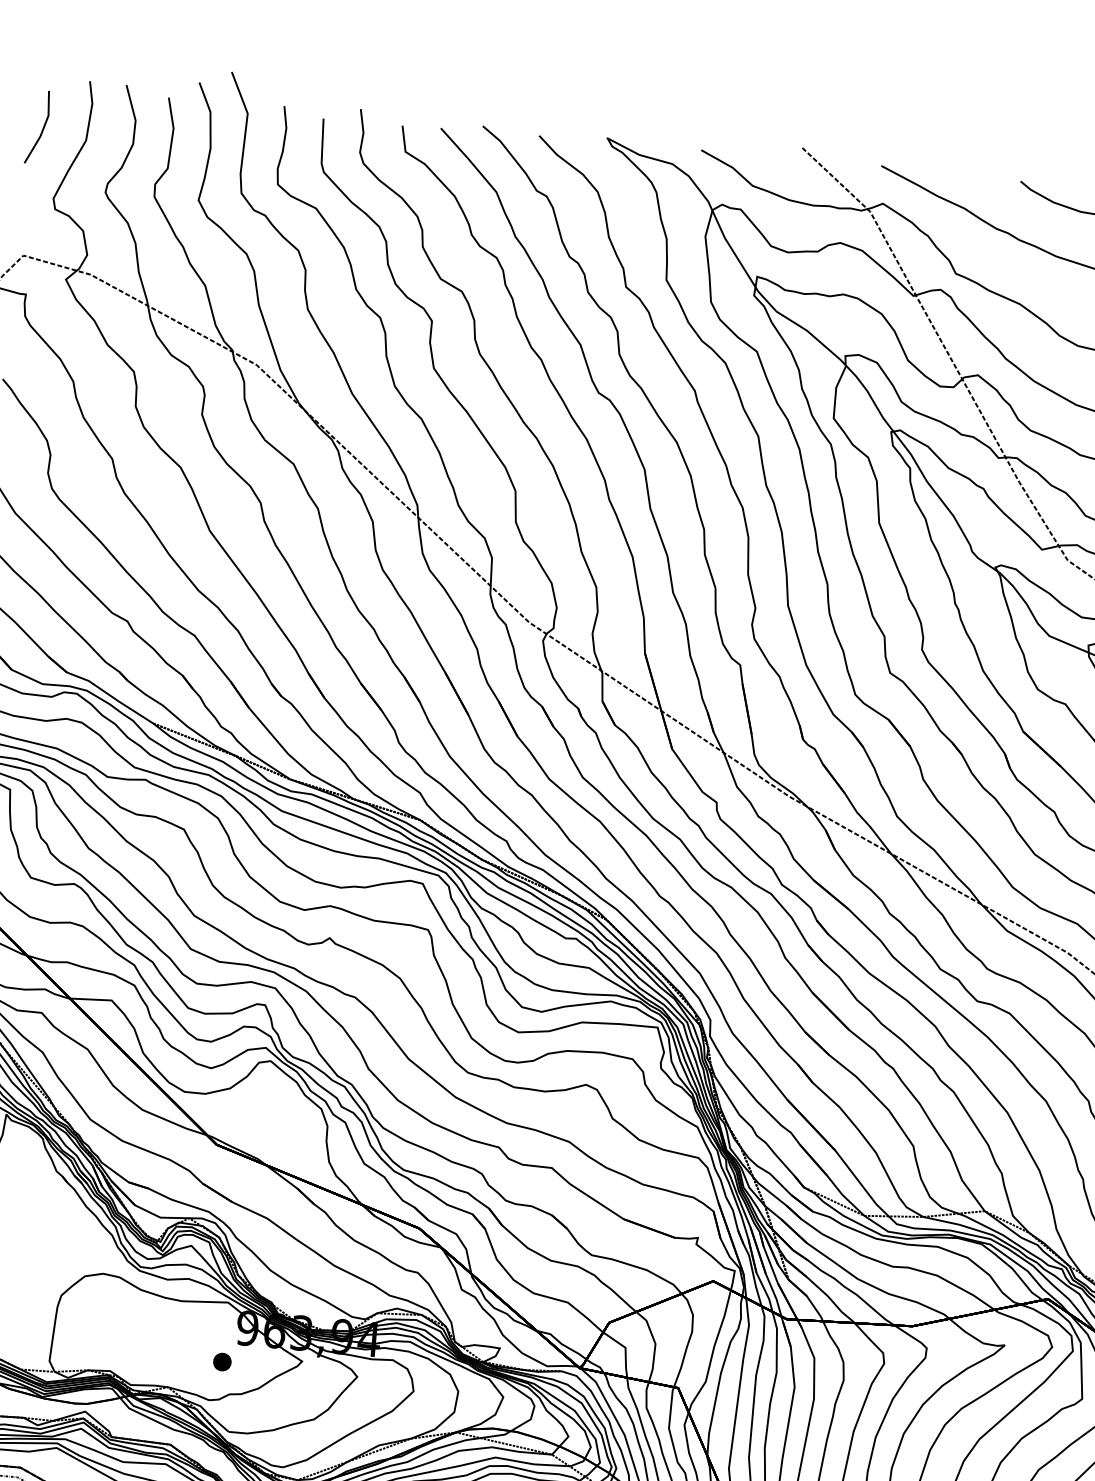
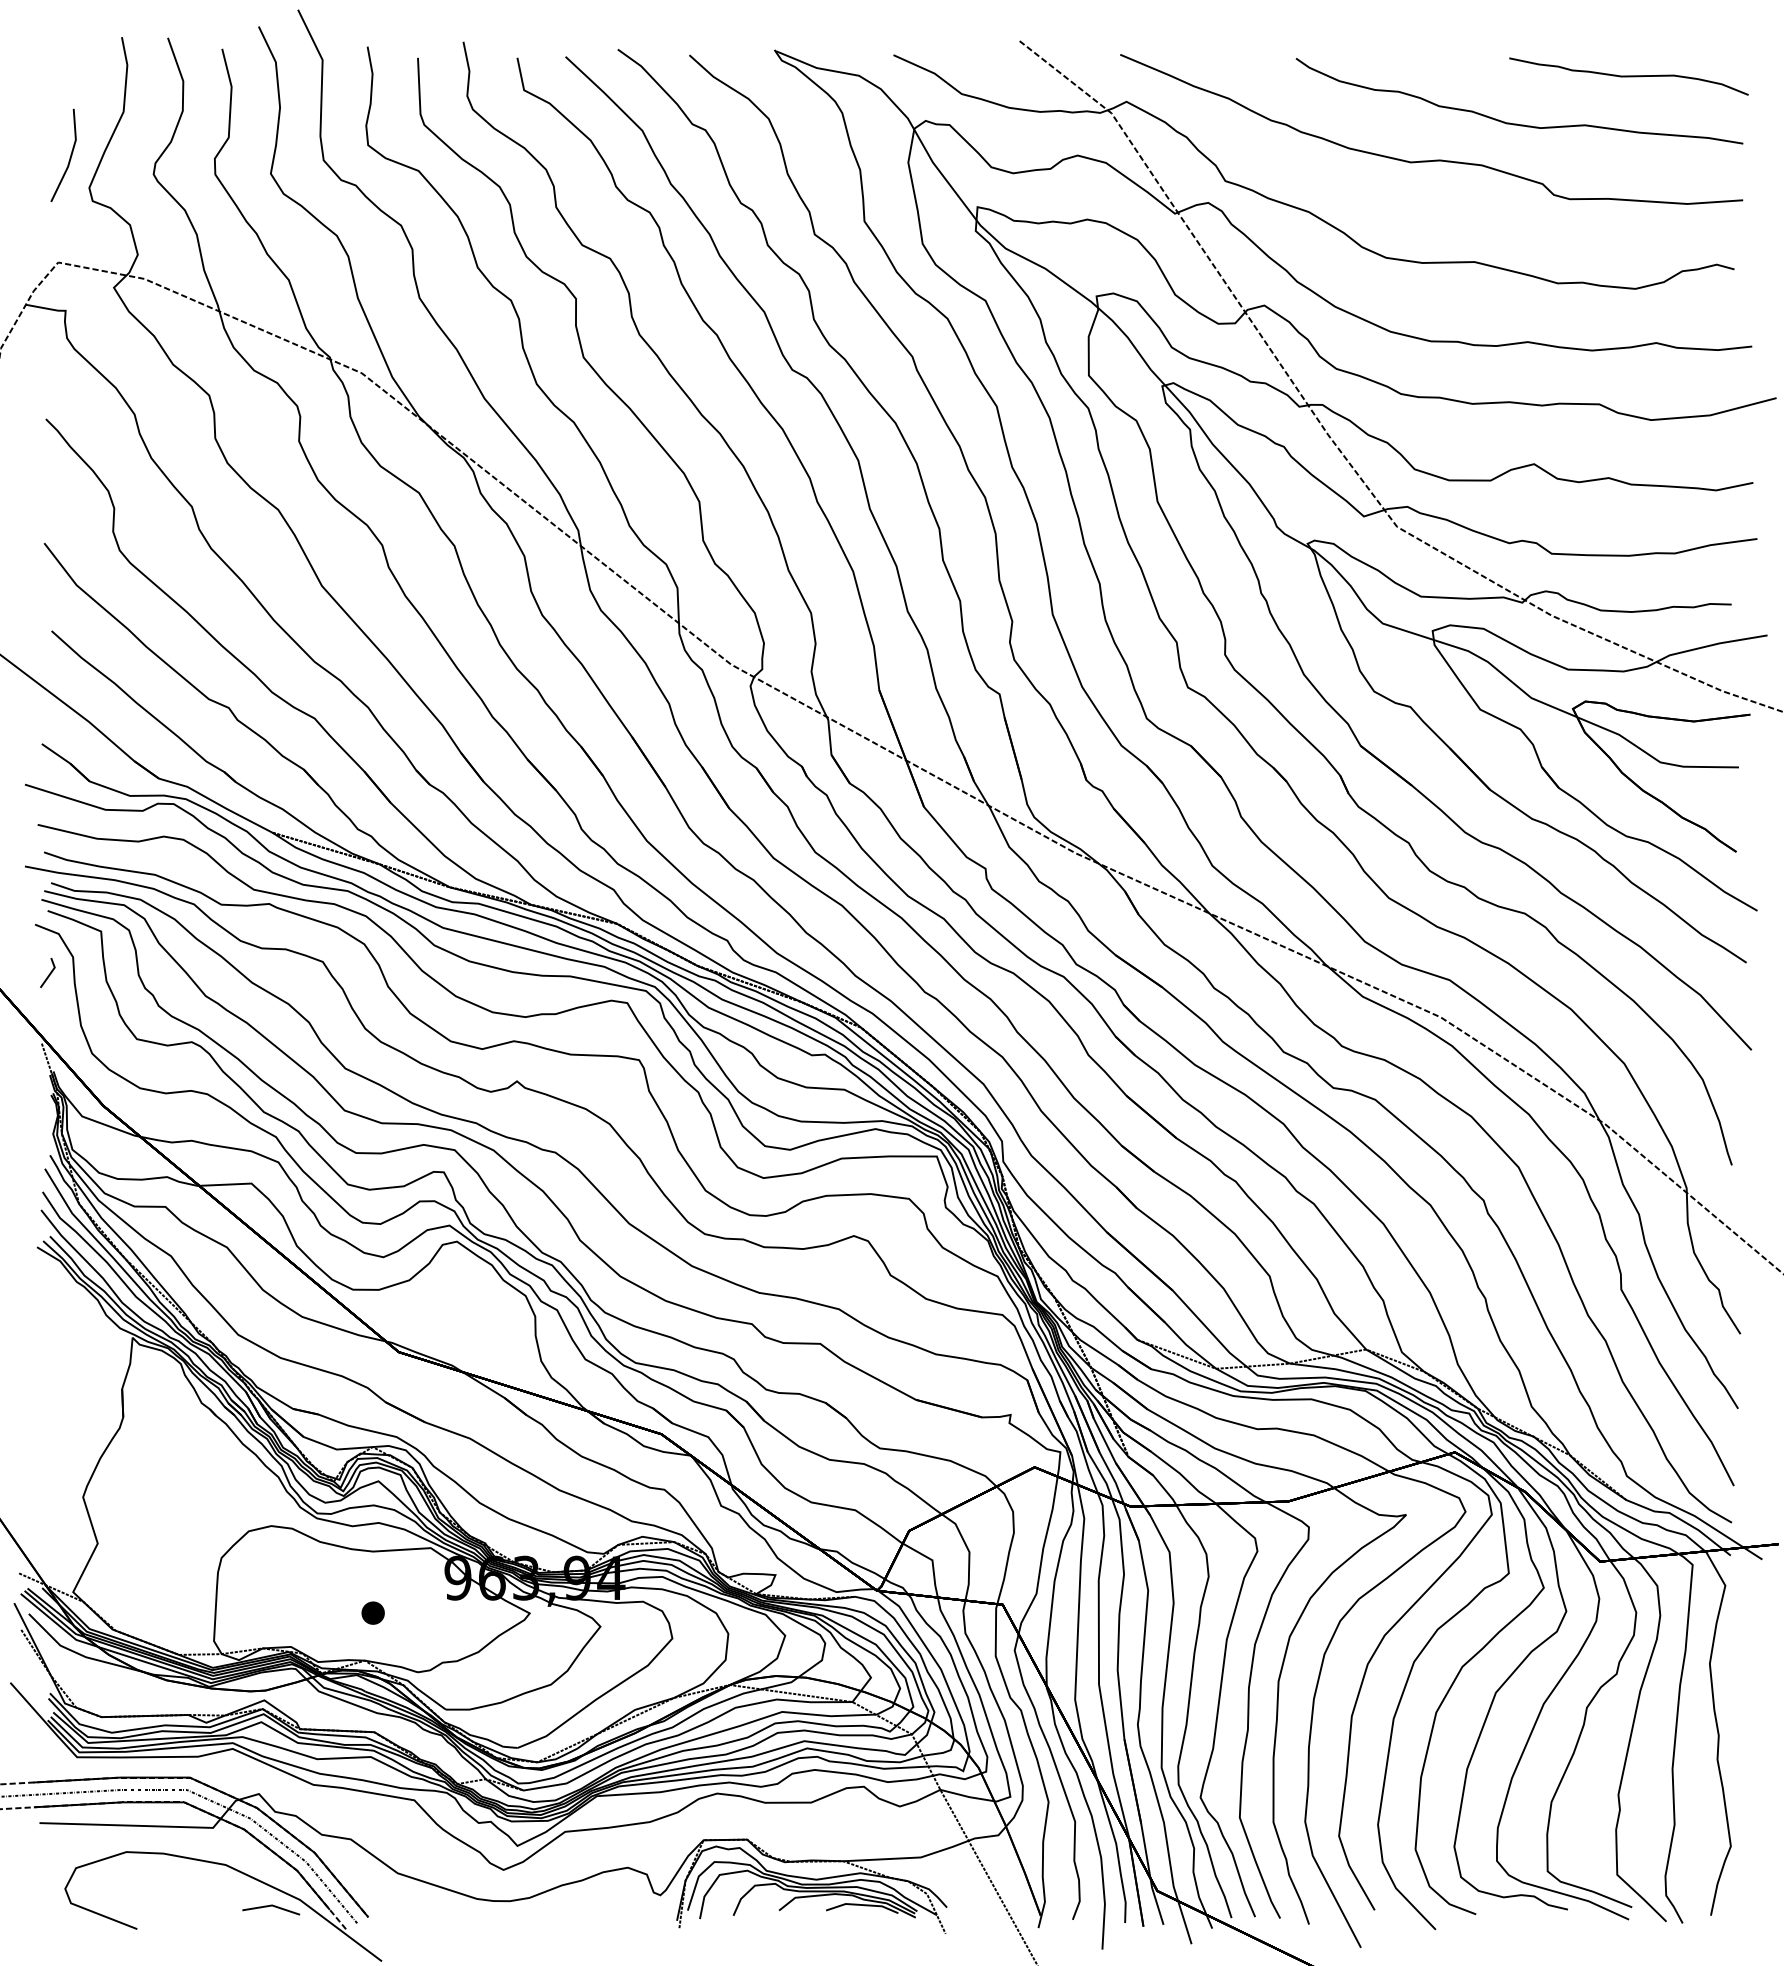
line: (42, 129) -> (69, 157), moved
part: (221, 1361) -> (372, 1612), moved

